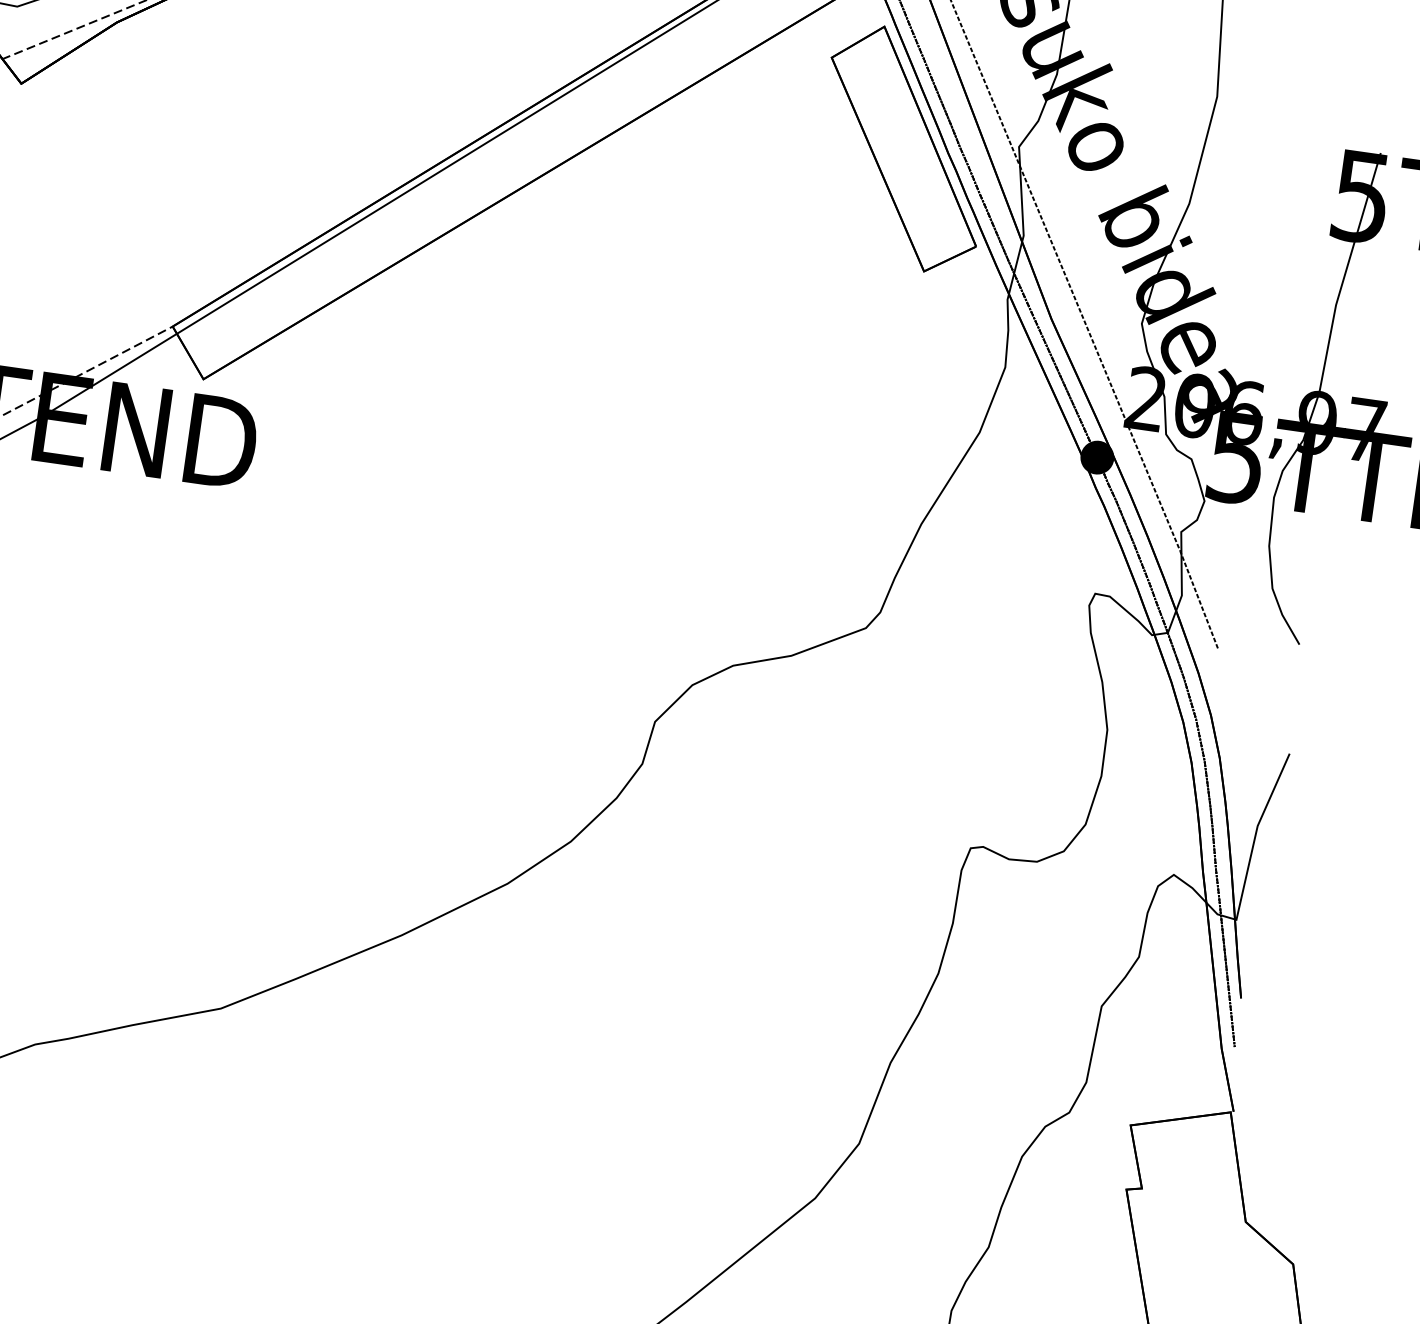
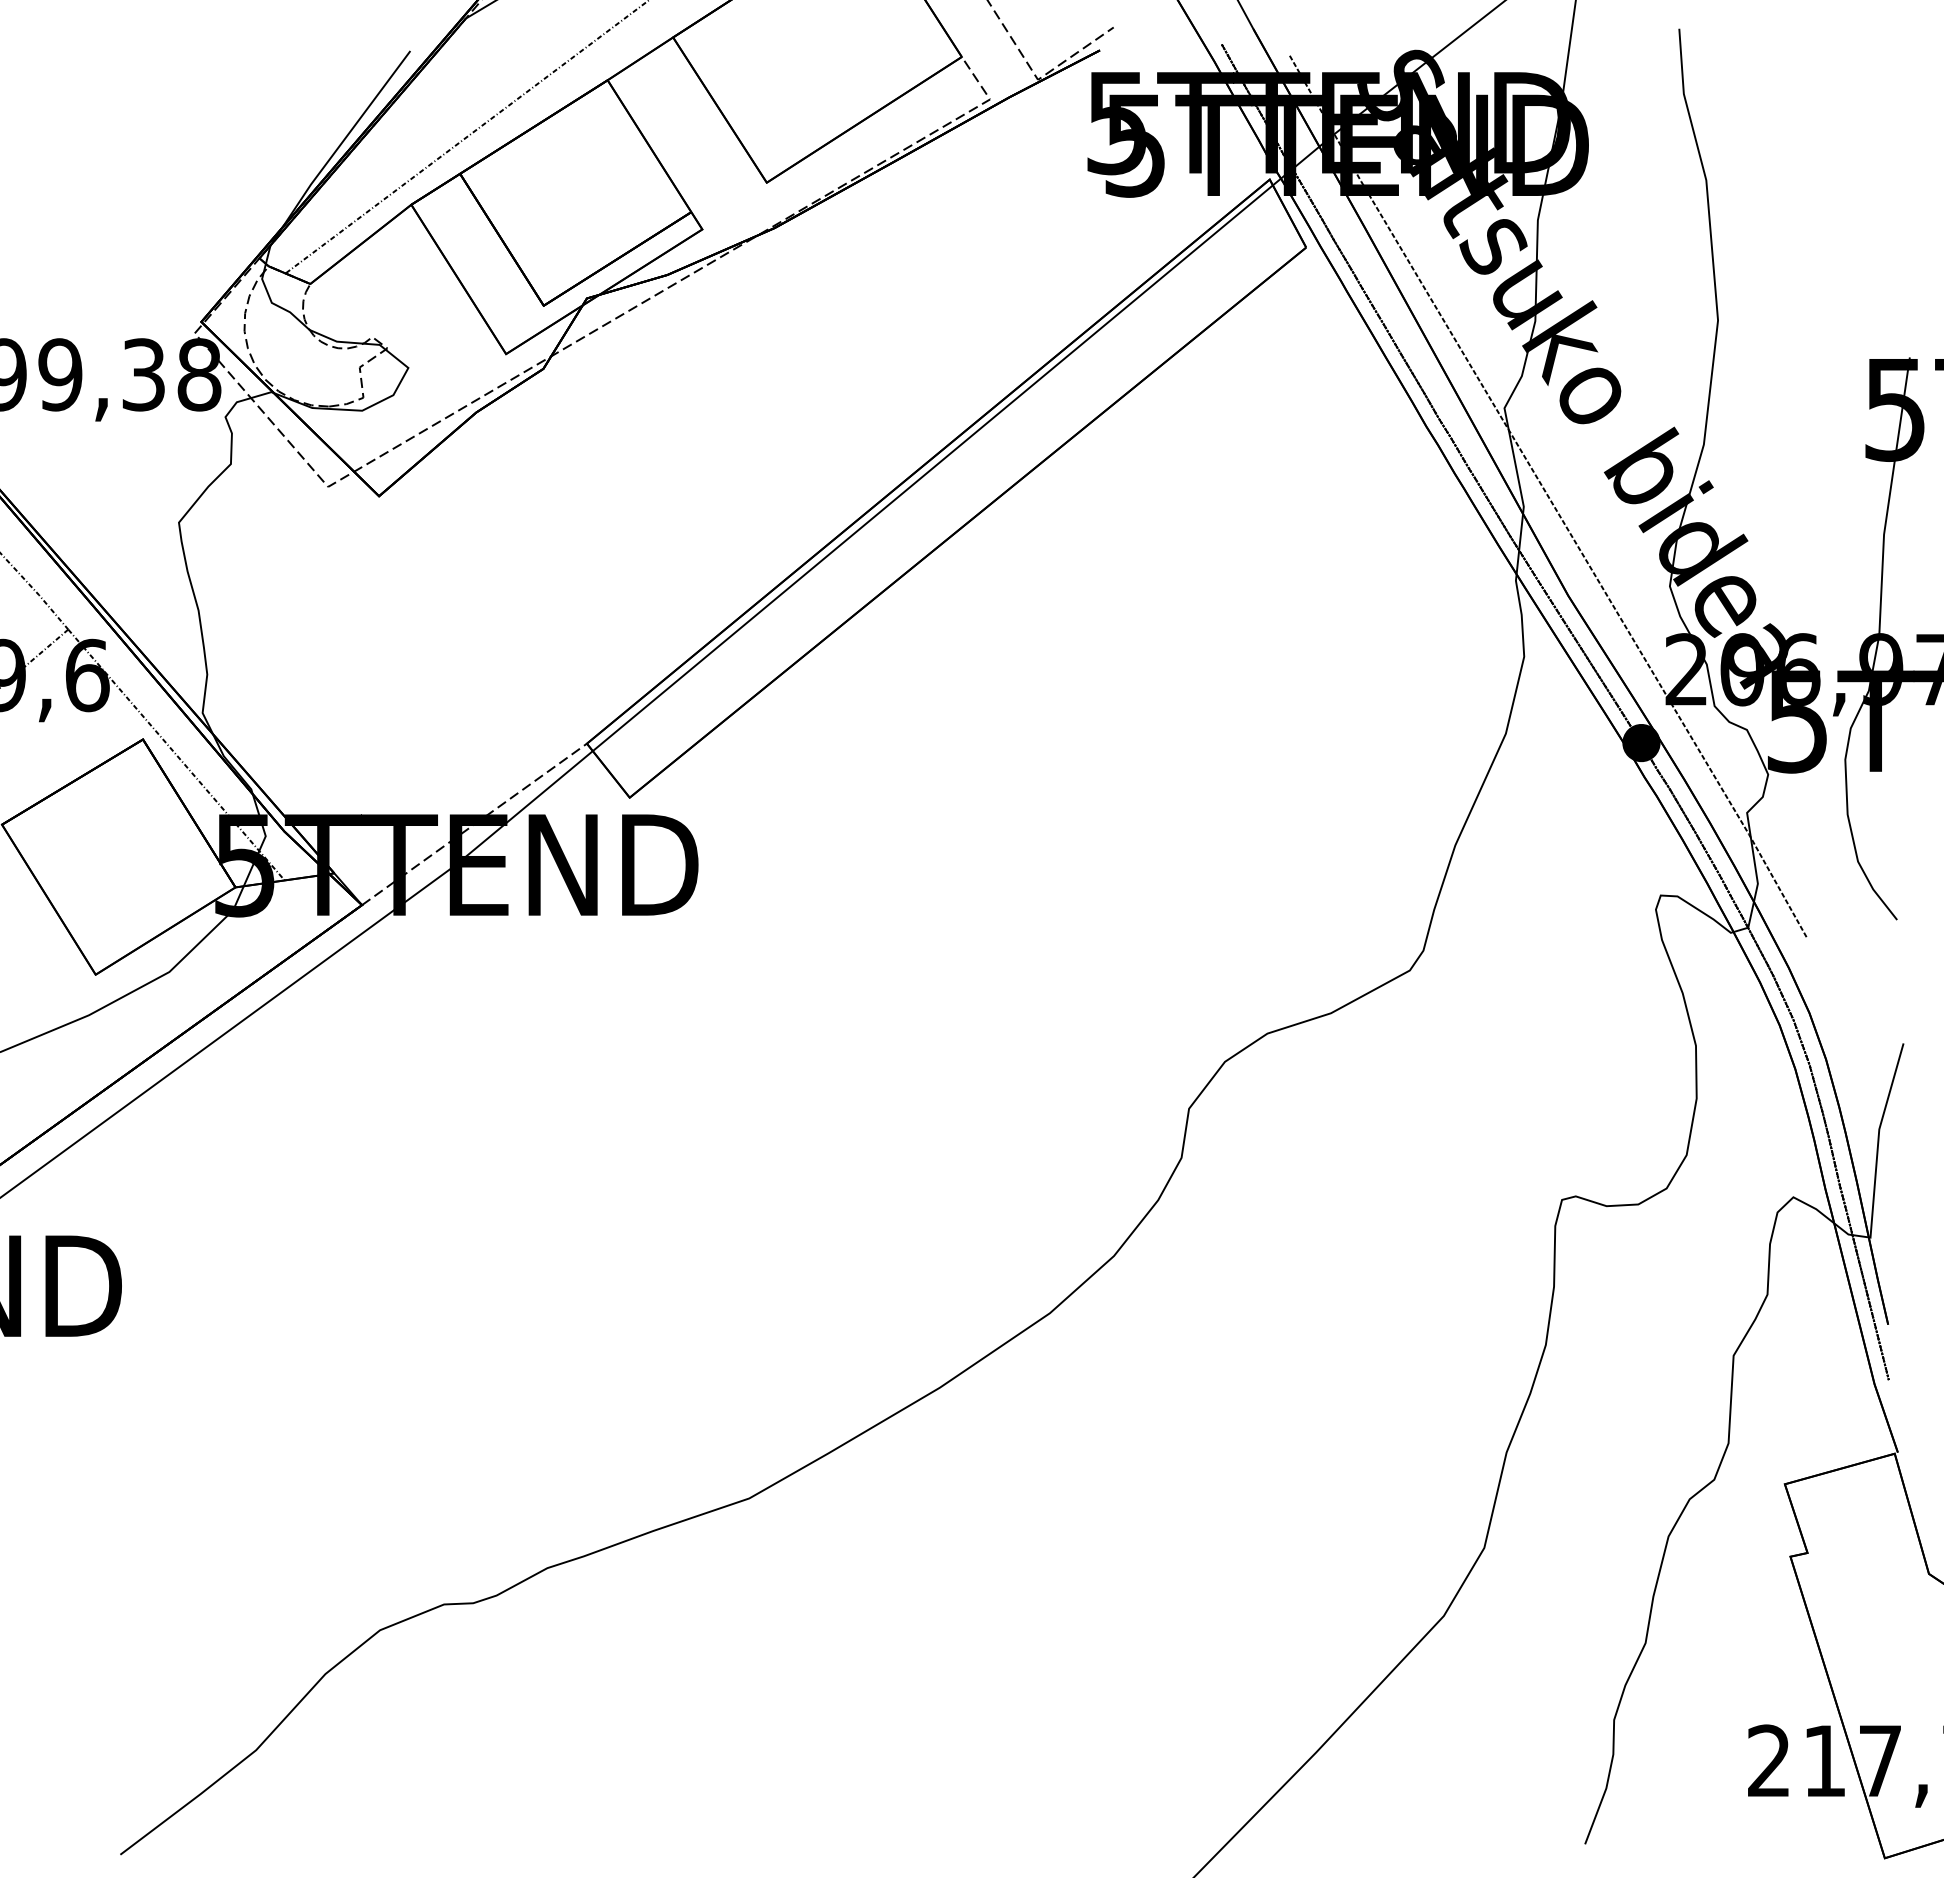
part: (904, 148) -> (1376, 428), removed

